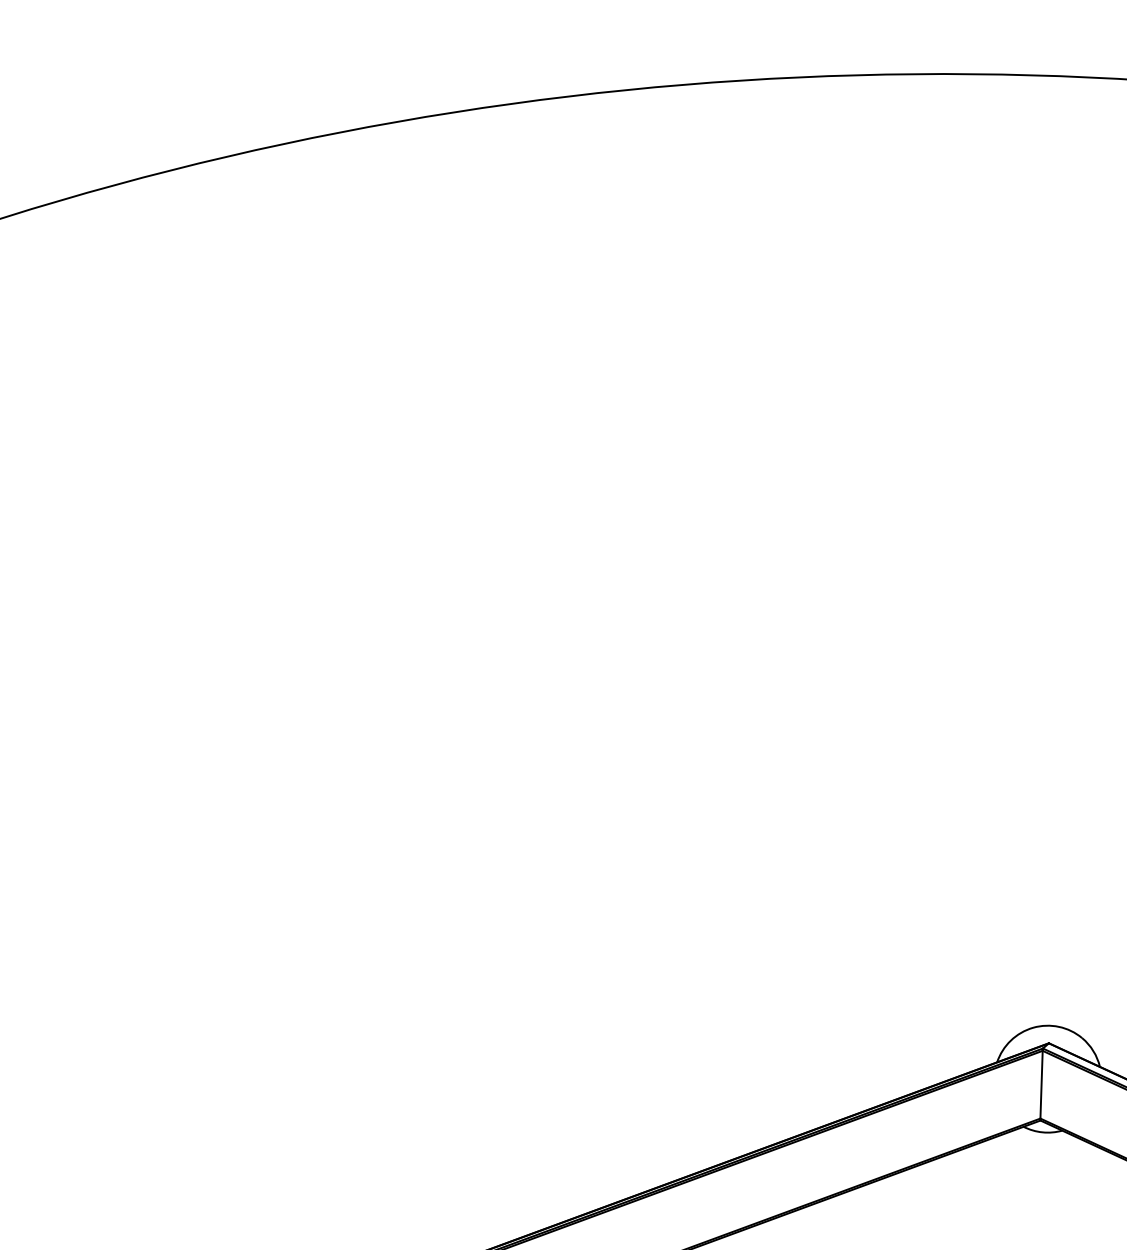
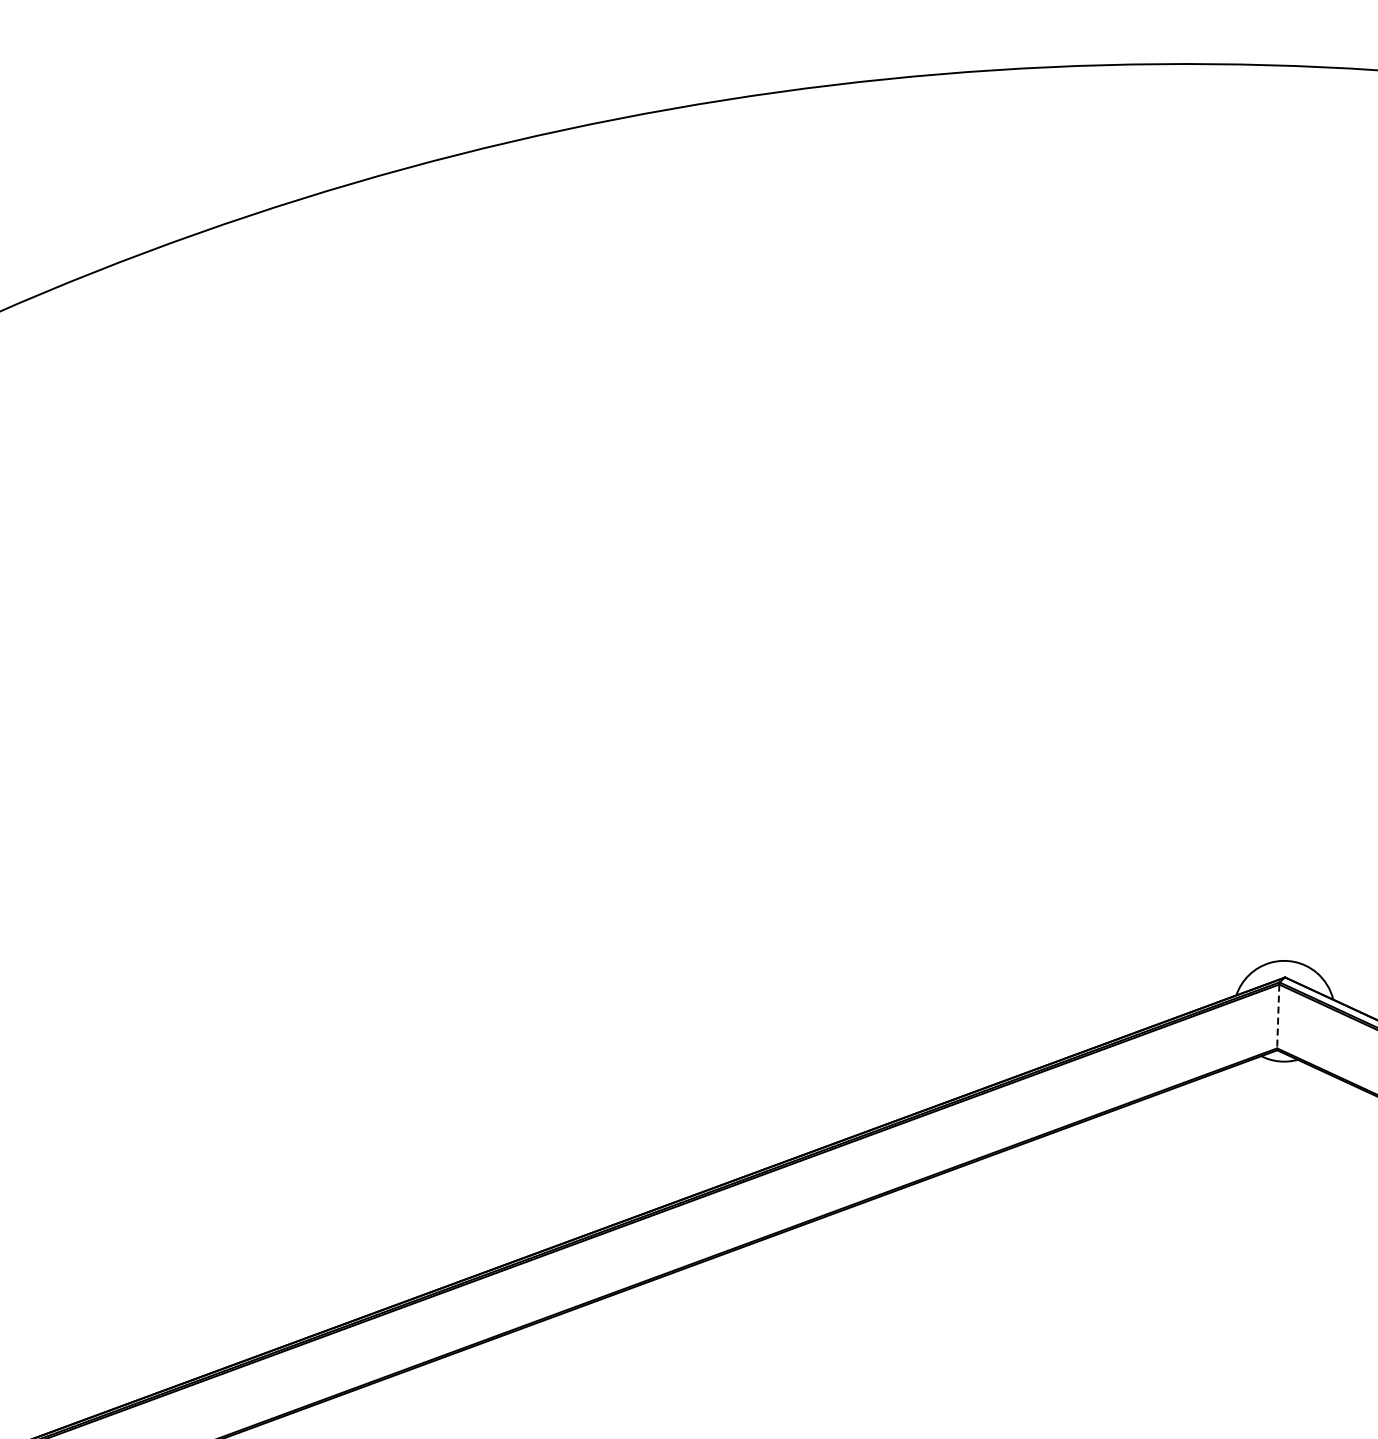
line: (1041, 1084) -> (1278, 1016), solid -> dashed

